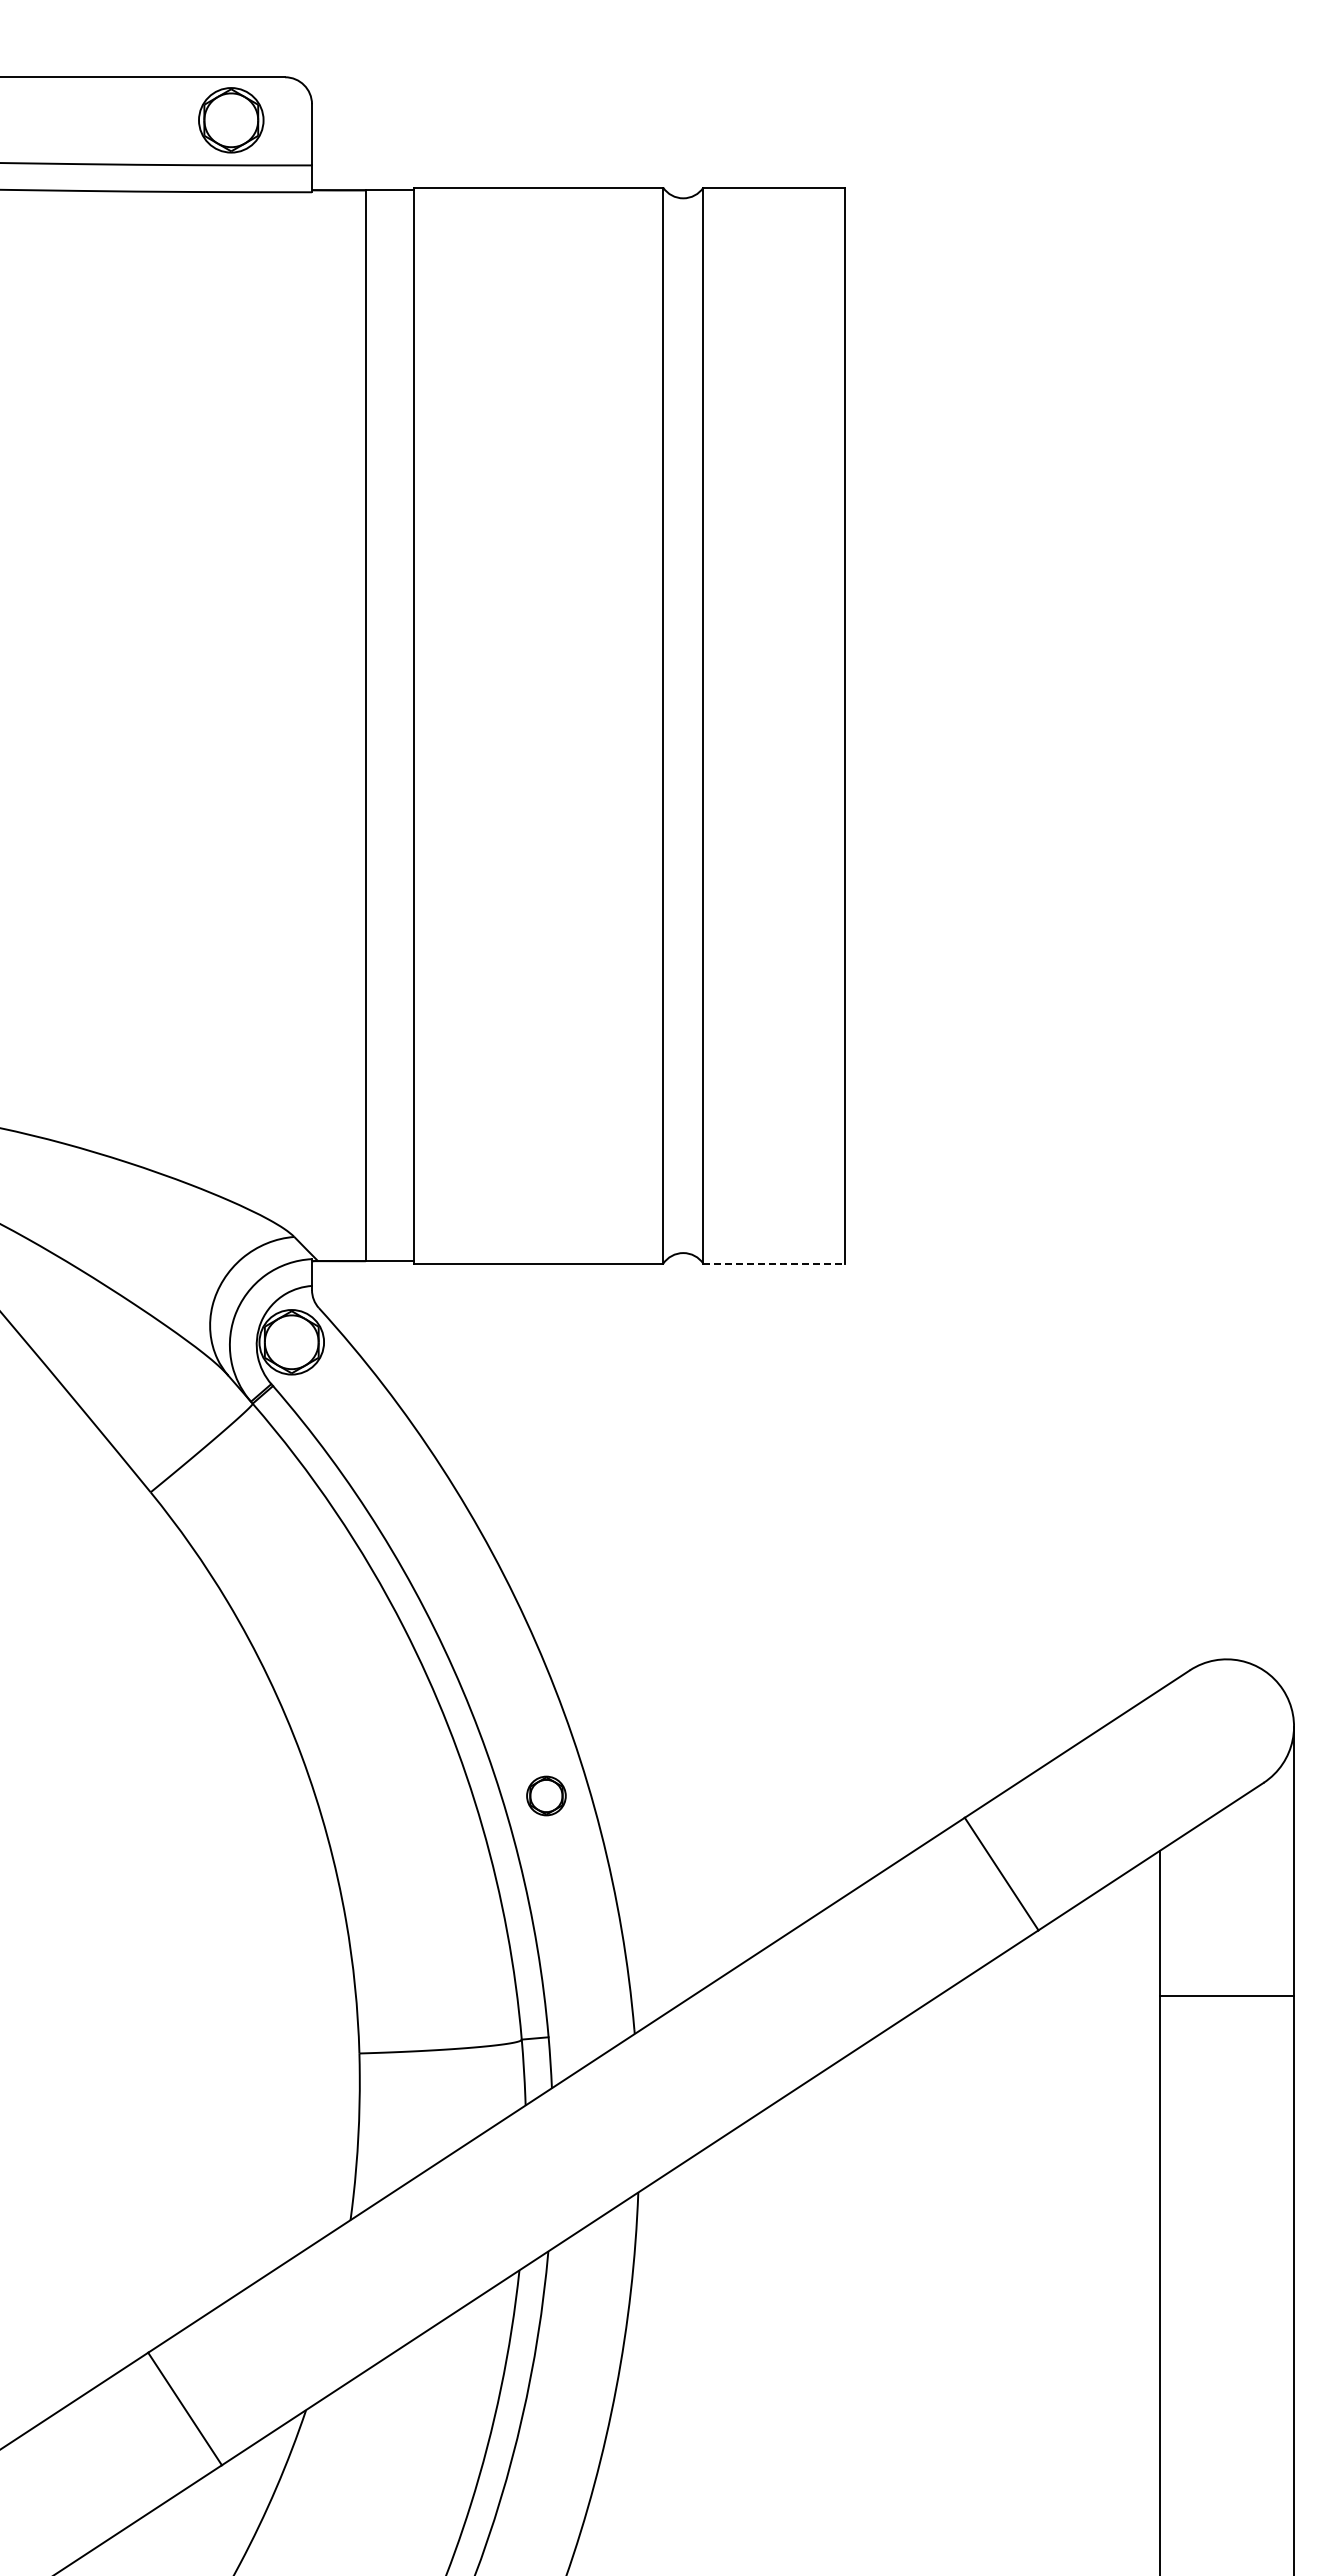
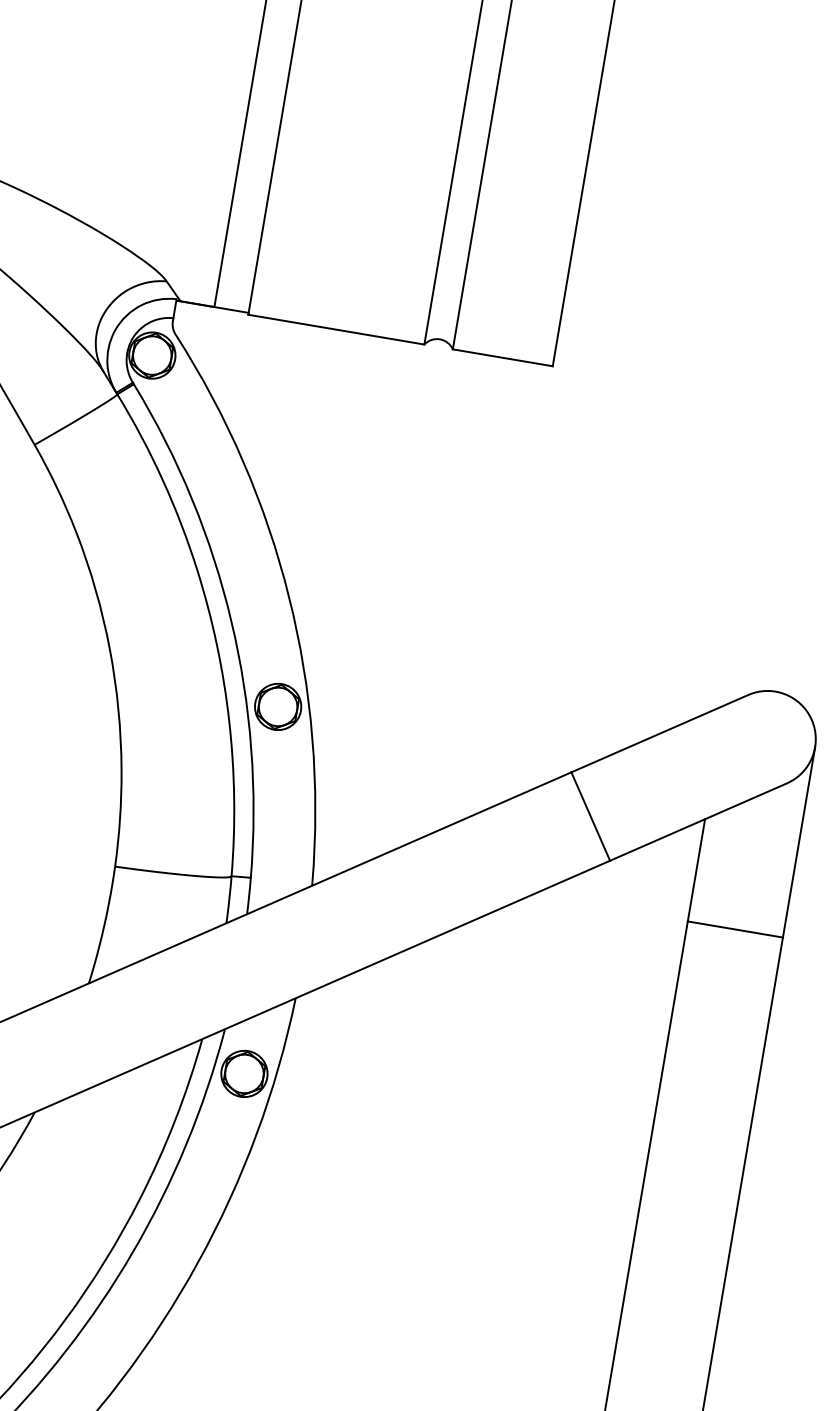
line: (774, 1263) -> (503, 357), dashed -> solid
part: (546, 1795) -> (278, 706), size x1.67
part: (585, 2308) -> (244, 1073), added

